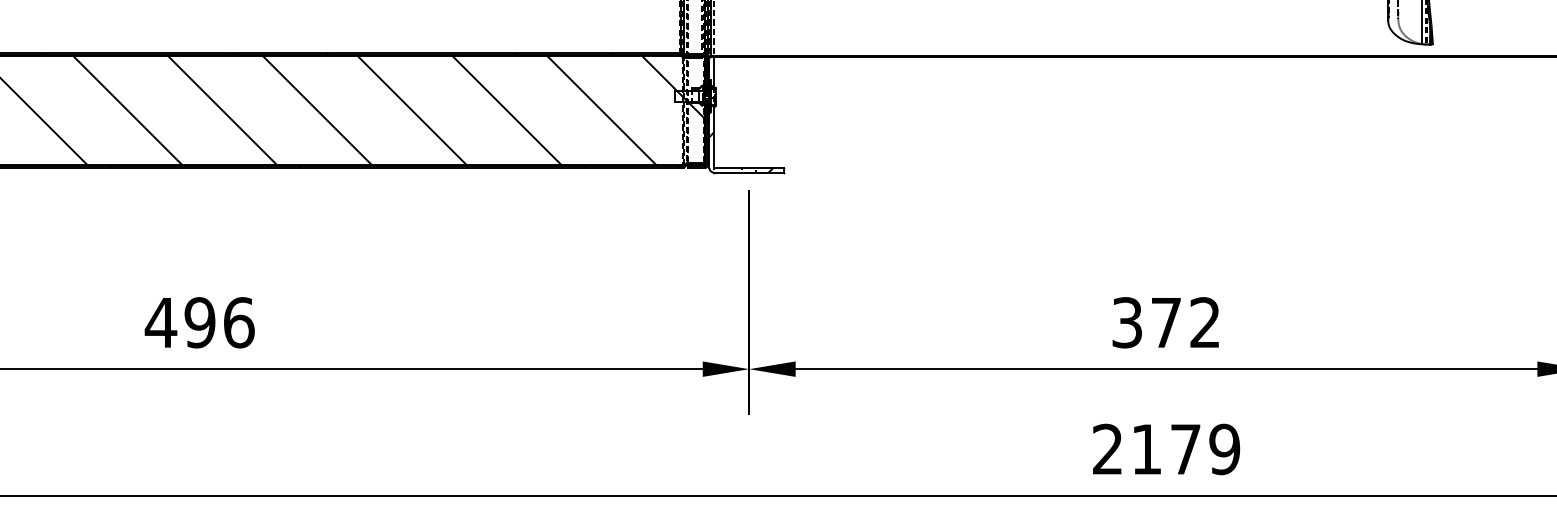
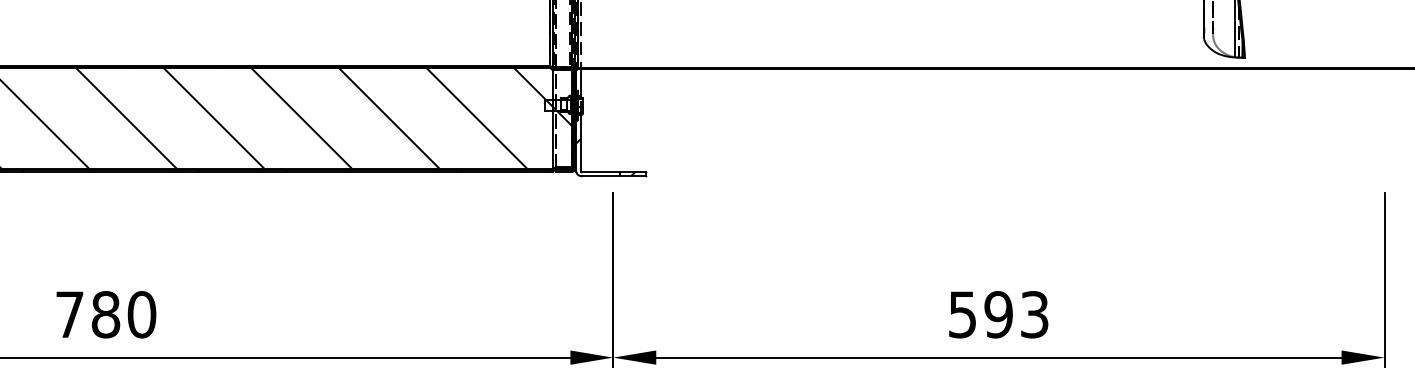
text: (199, 322) -> (105, 314), 496 -> 780
text: (1166, 322) -> (998, 314), 372 -> 593

